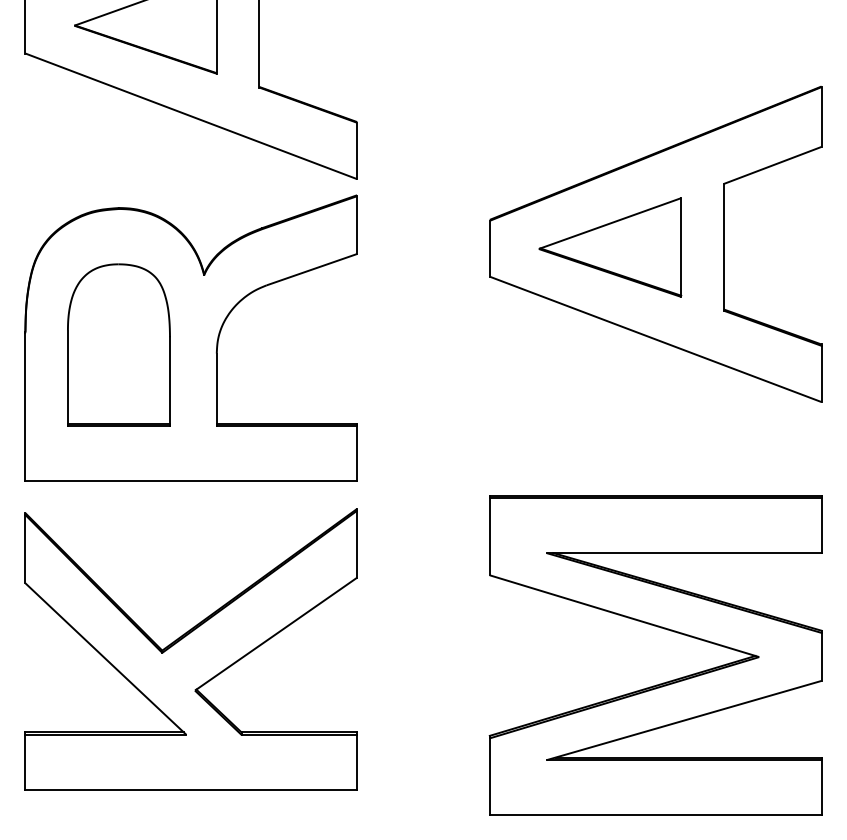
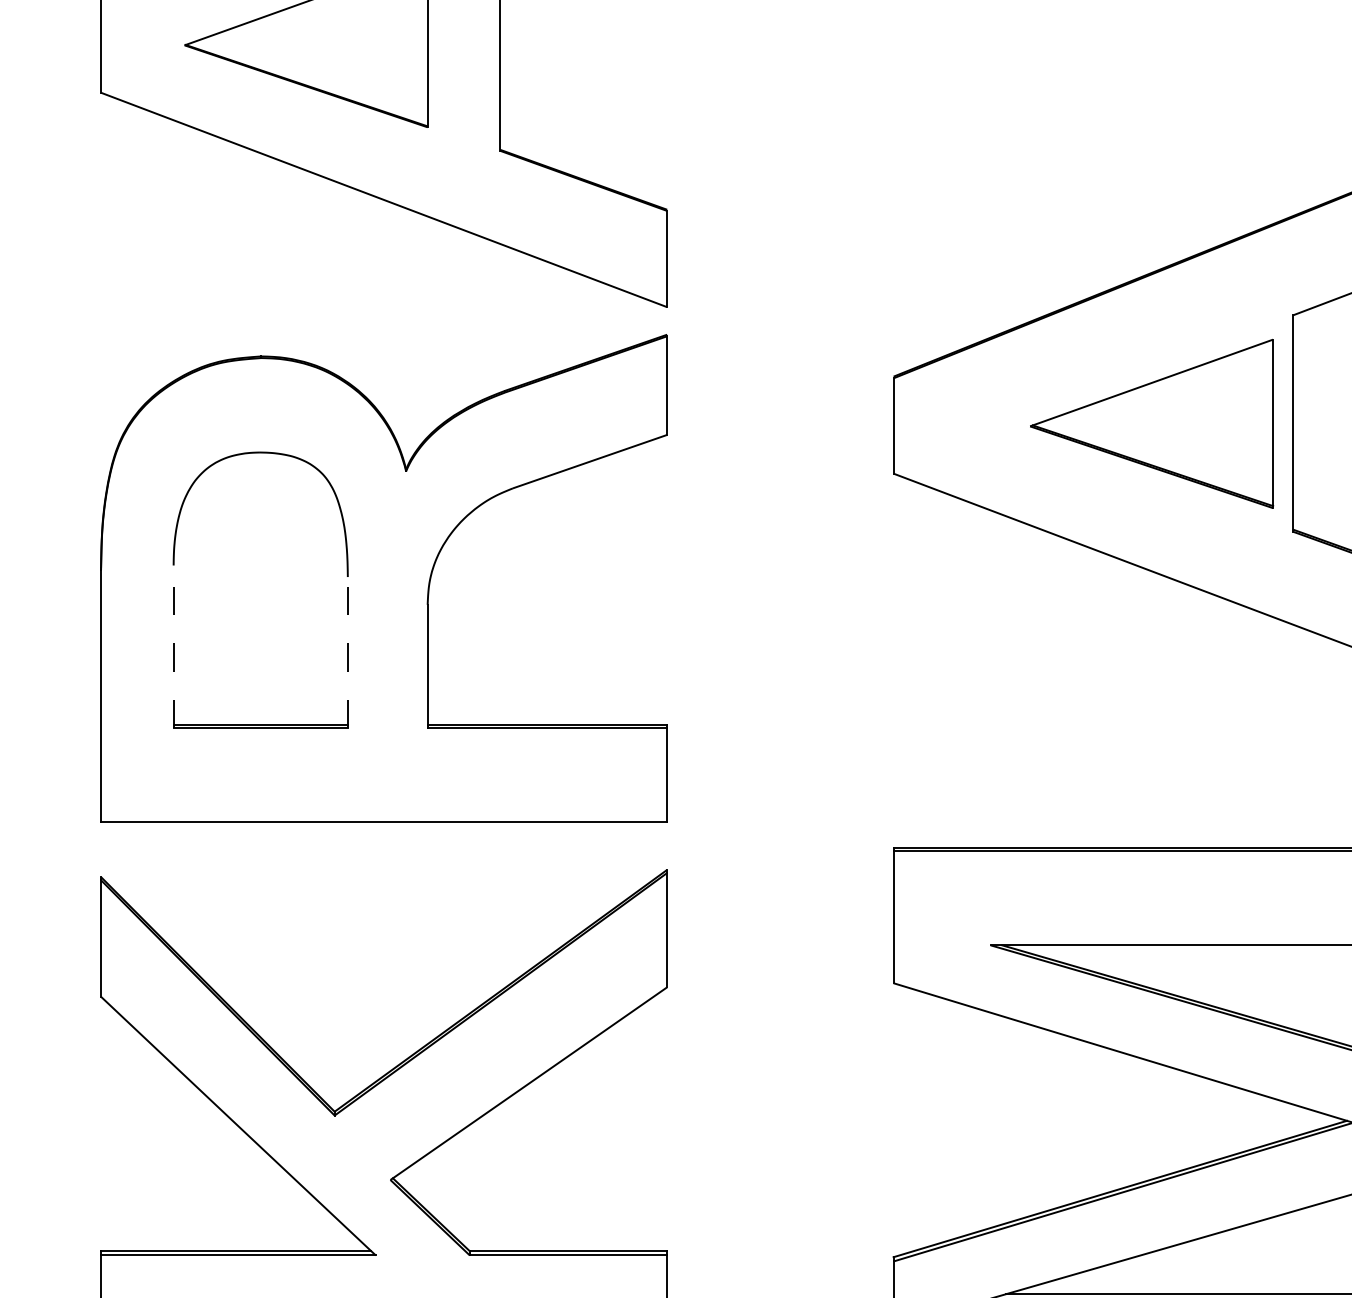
part: (610, 247) -> (1152, 423), moved
line: (67, 378) -> (172, 647), solid -> dashed
line: (170, 381) -> (348, 652), solid -> dashed

